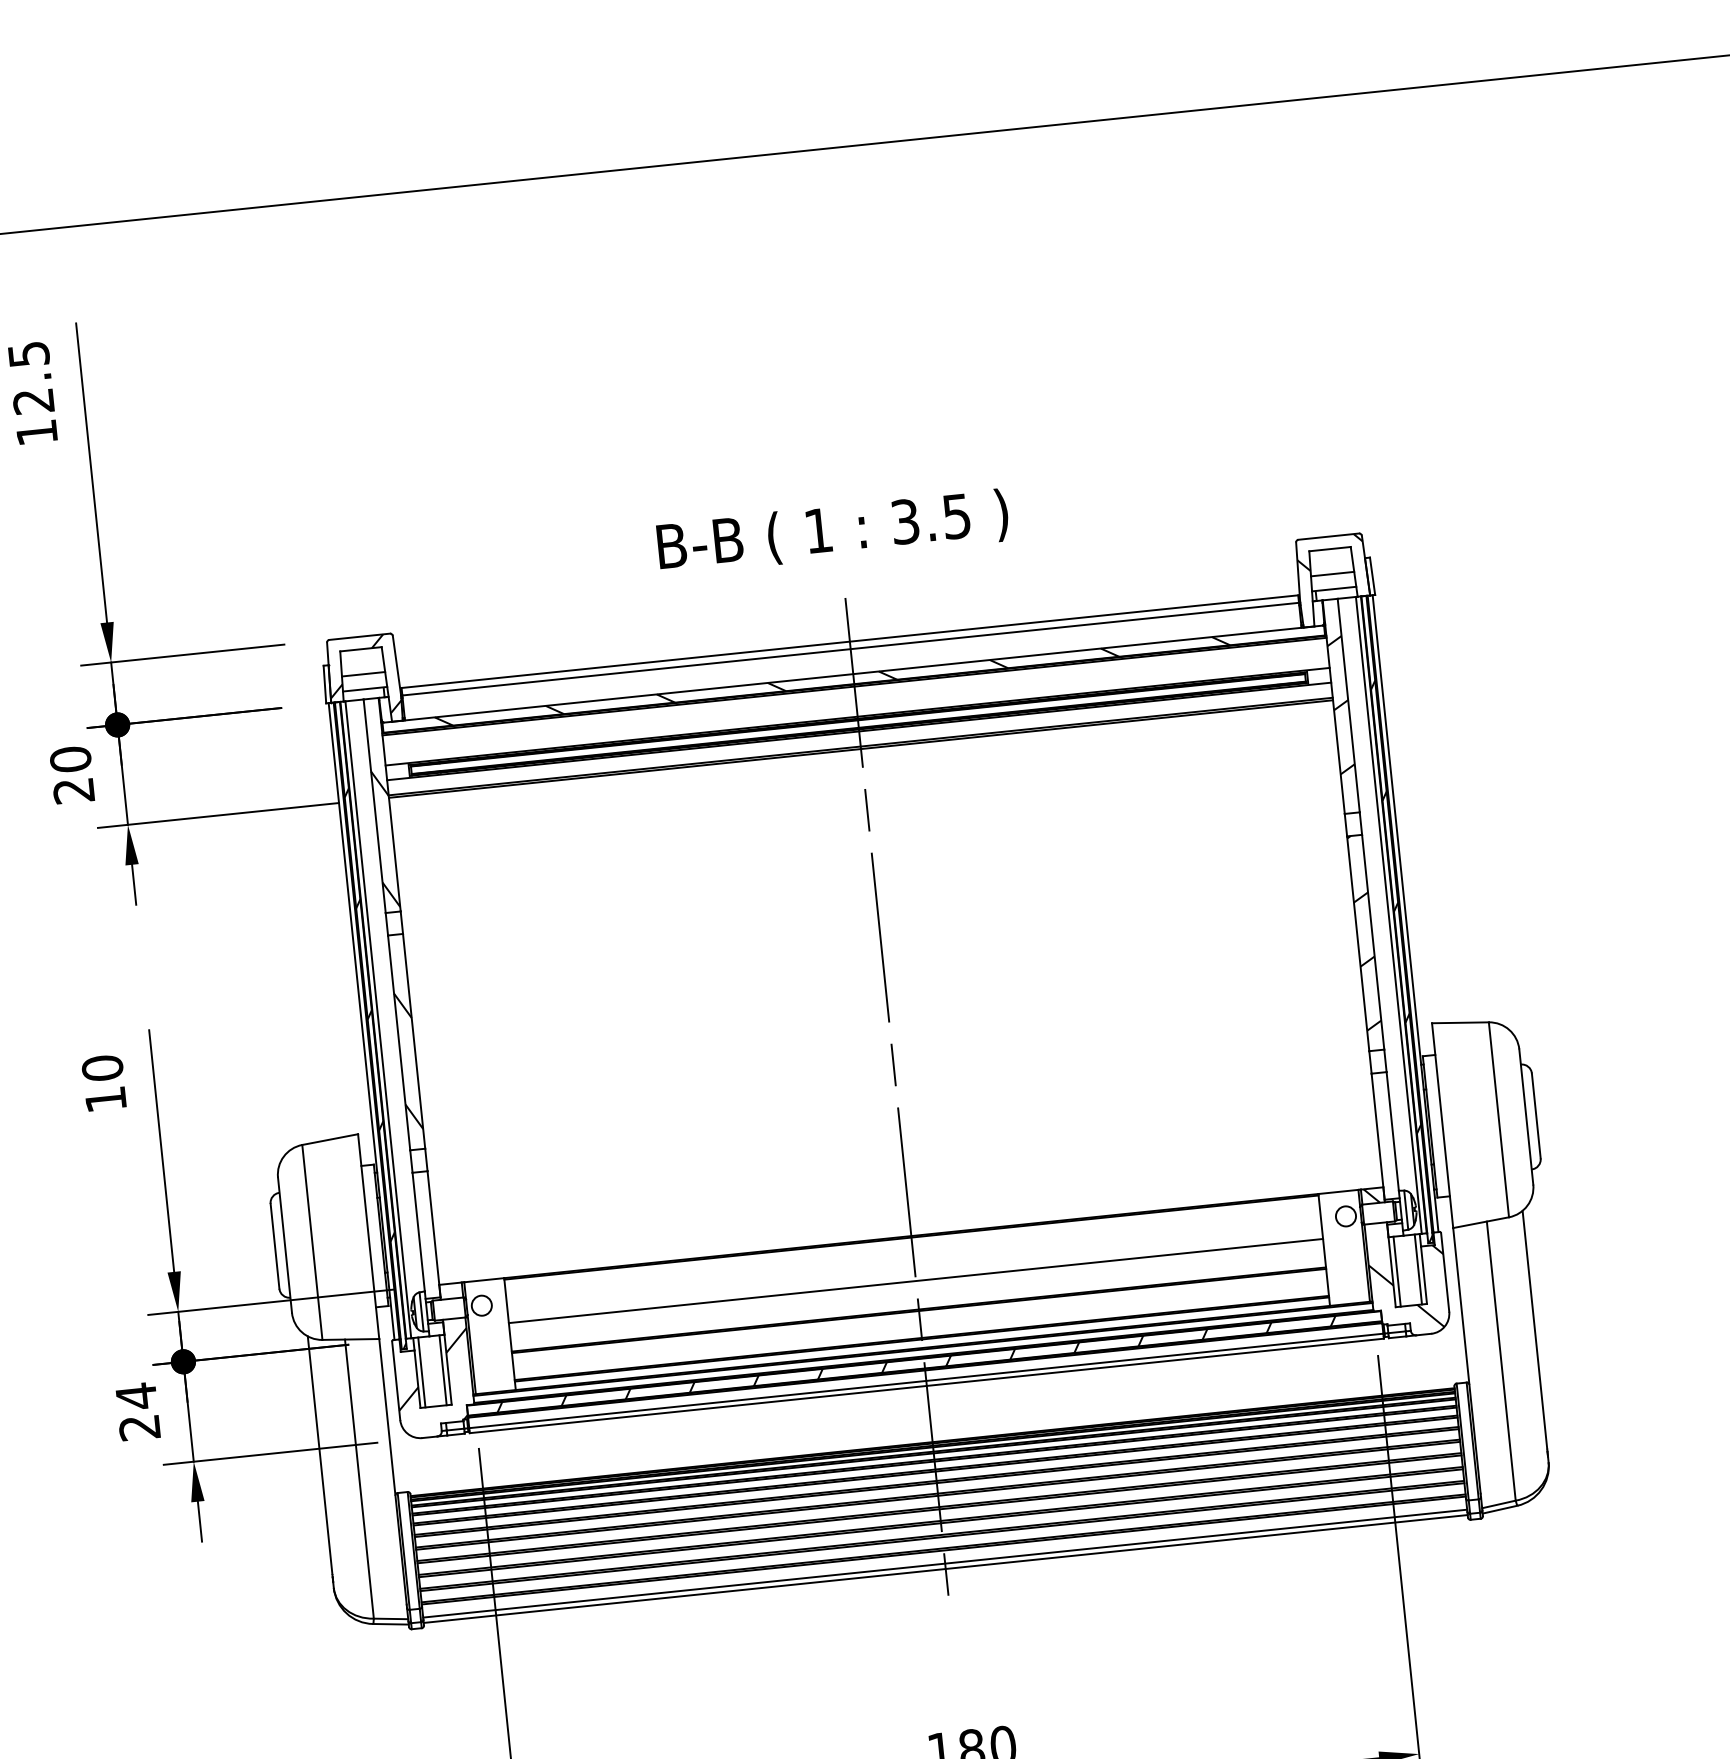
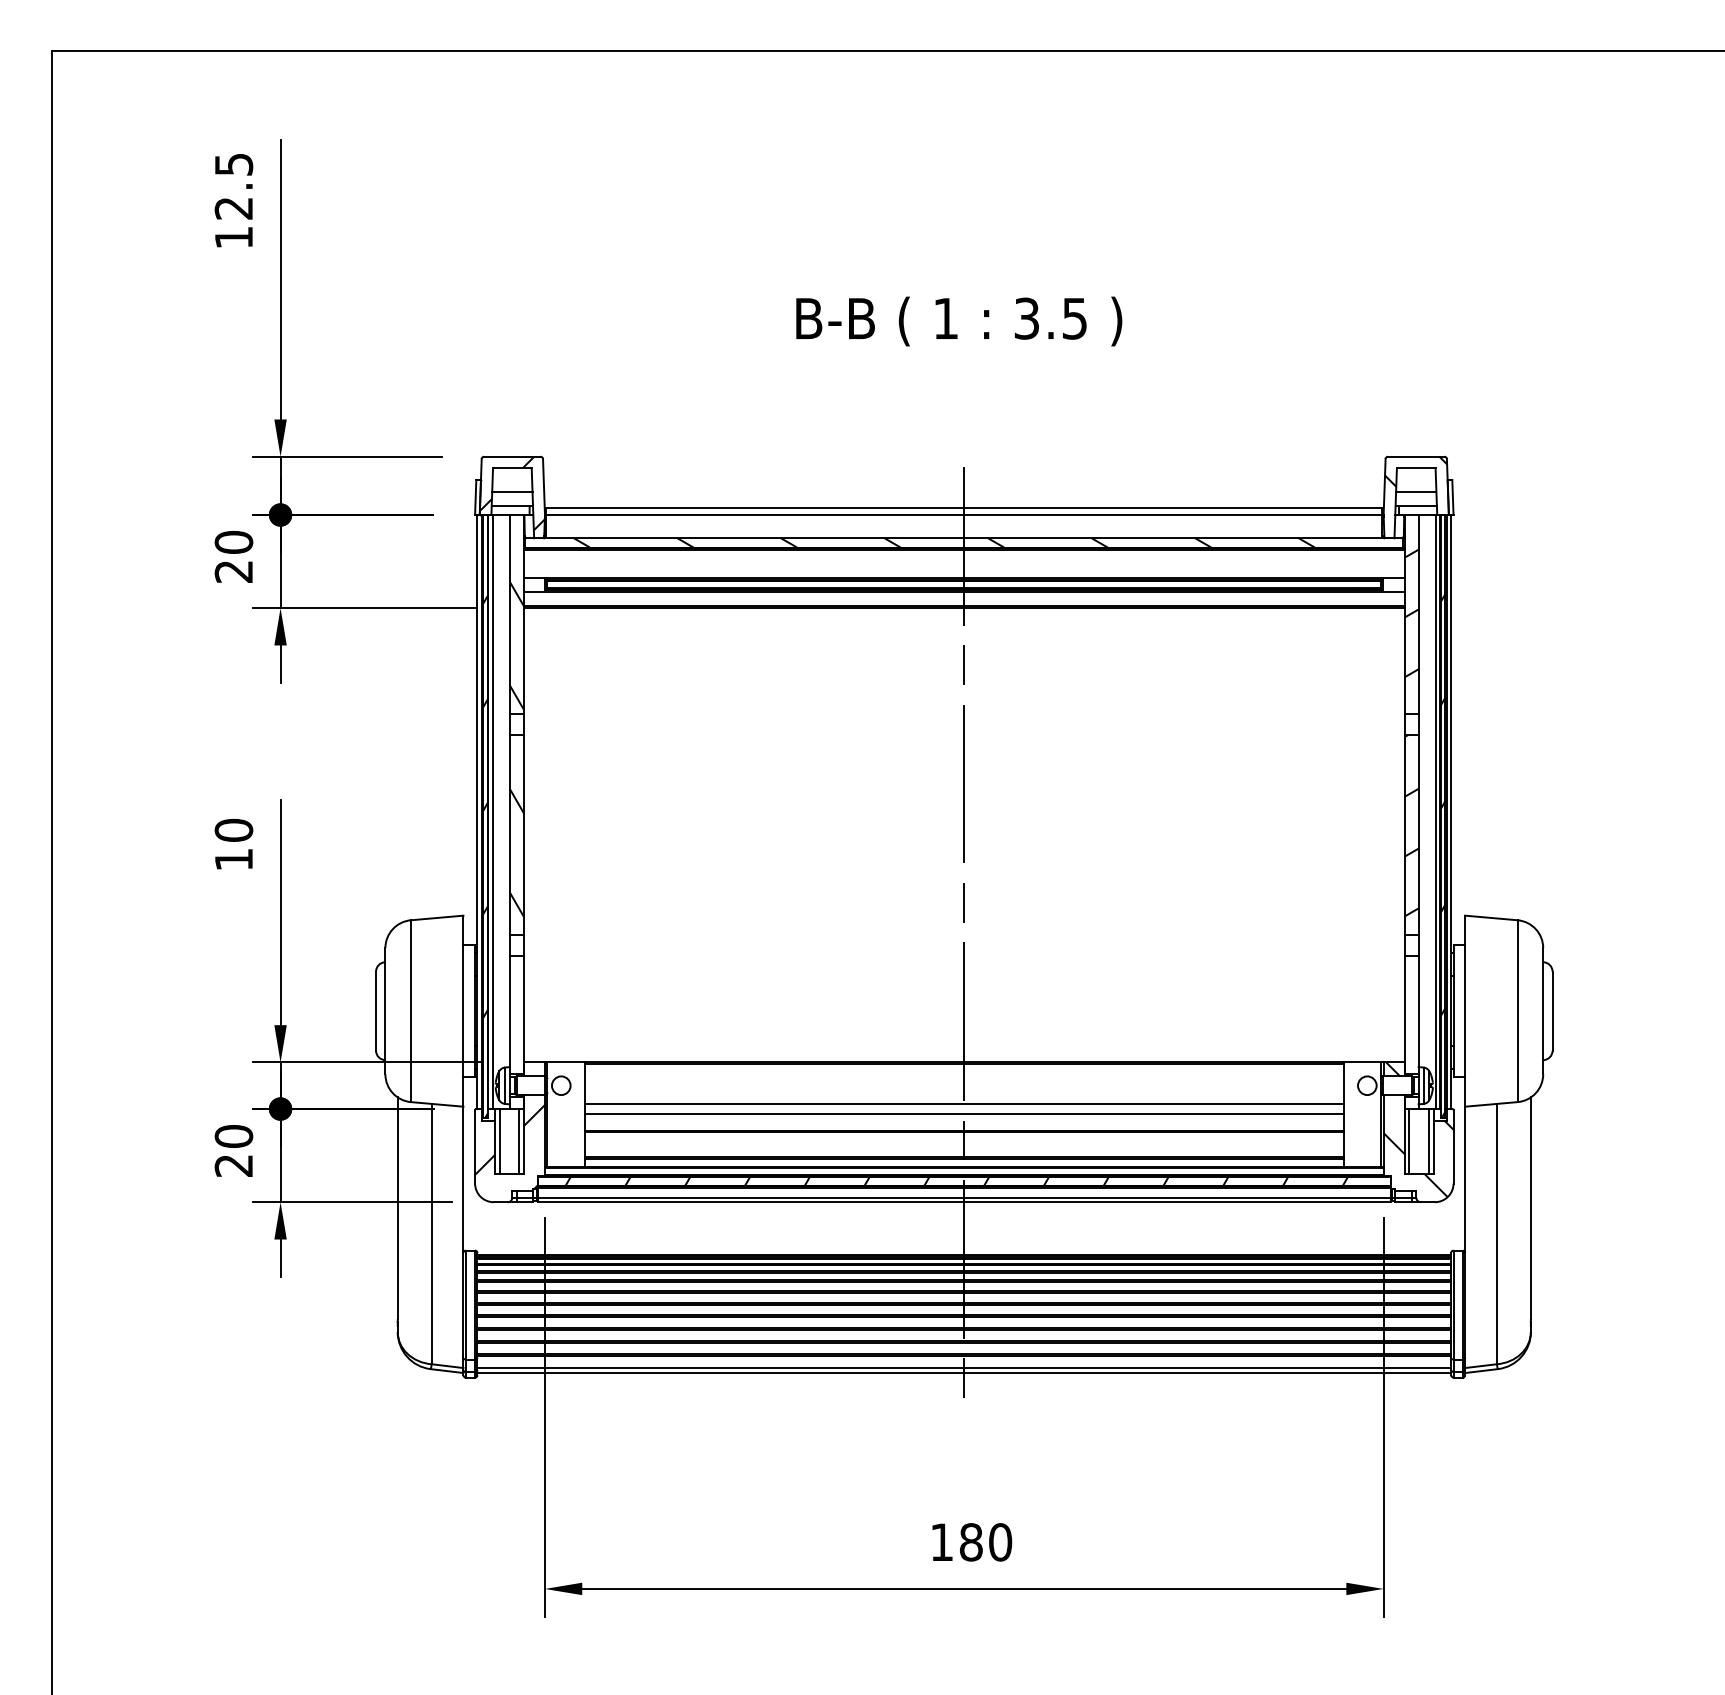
text: (833, 532) -> (959, 321), moved
line: (917, 1290) -> (964, 1113), added
text: (136, 1396) -> (233, 1136), 24 -> 20

